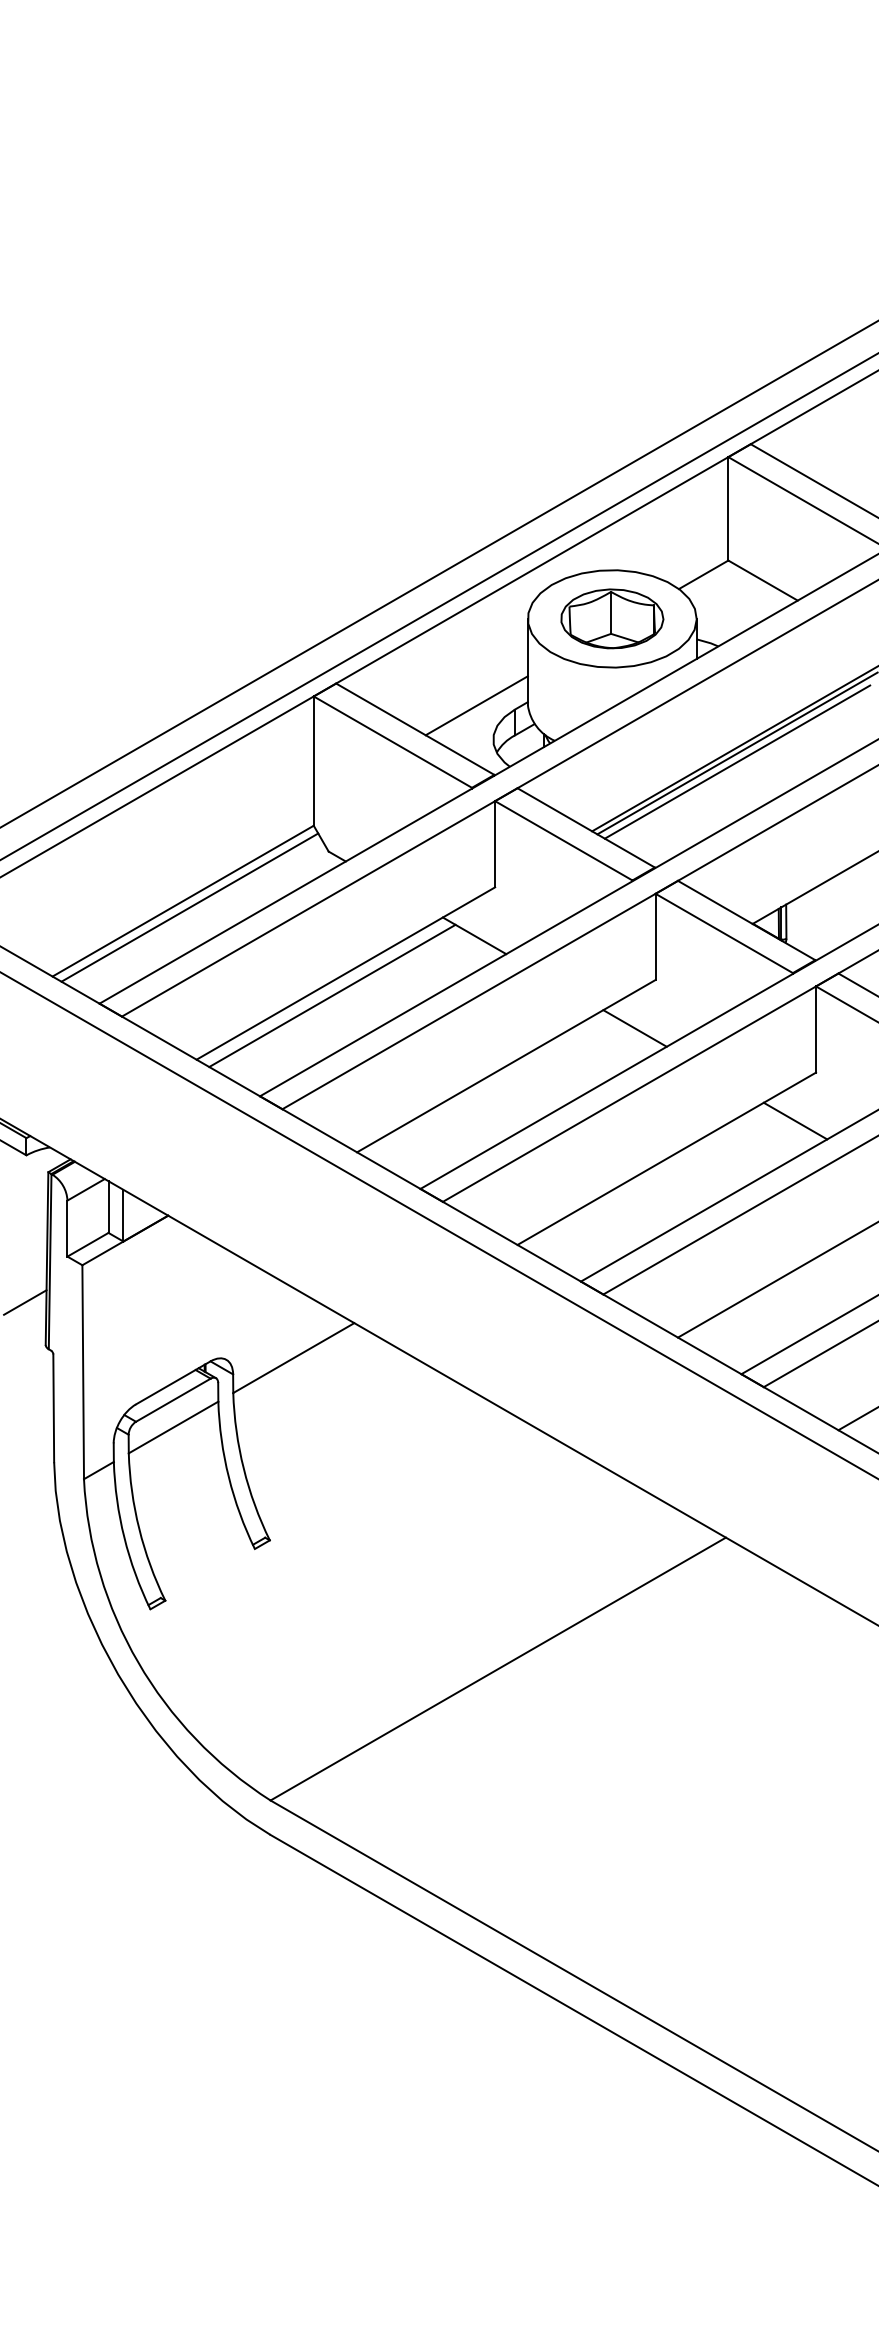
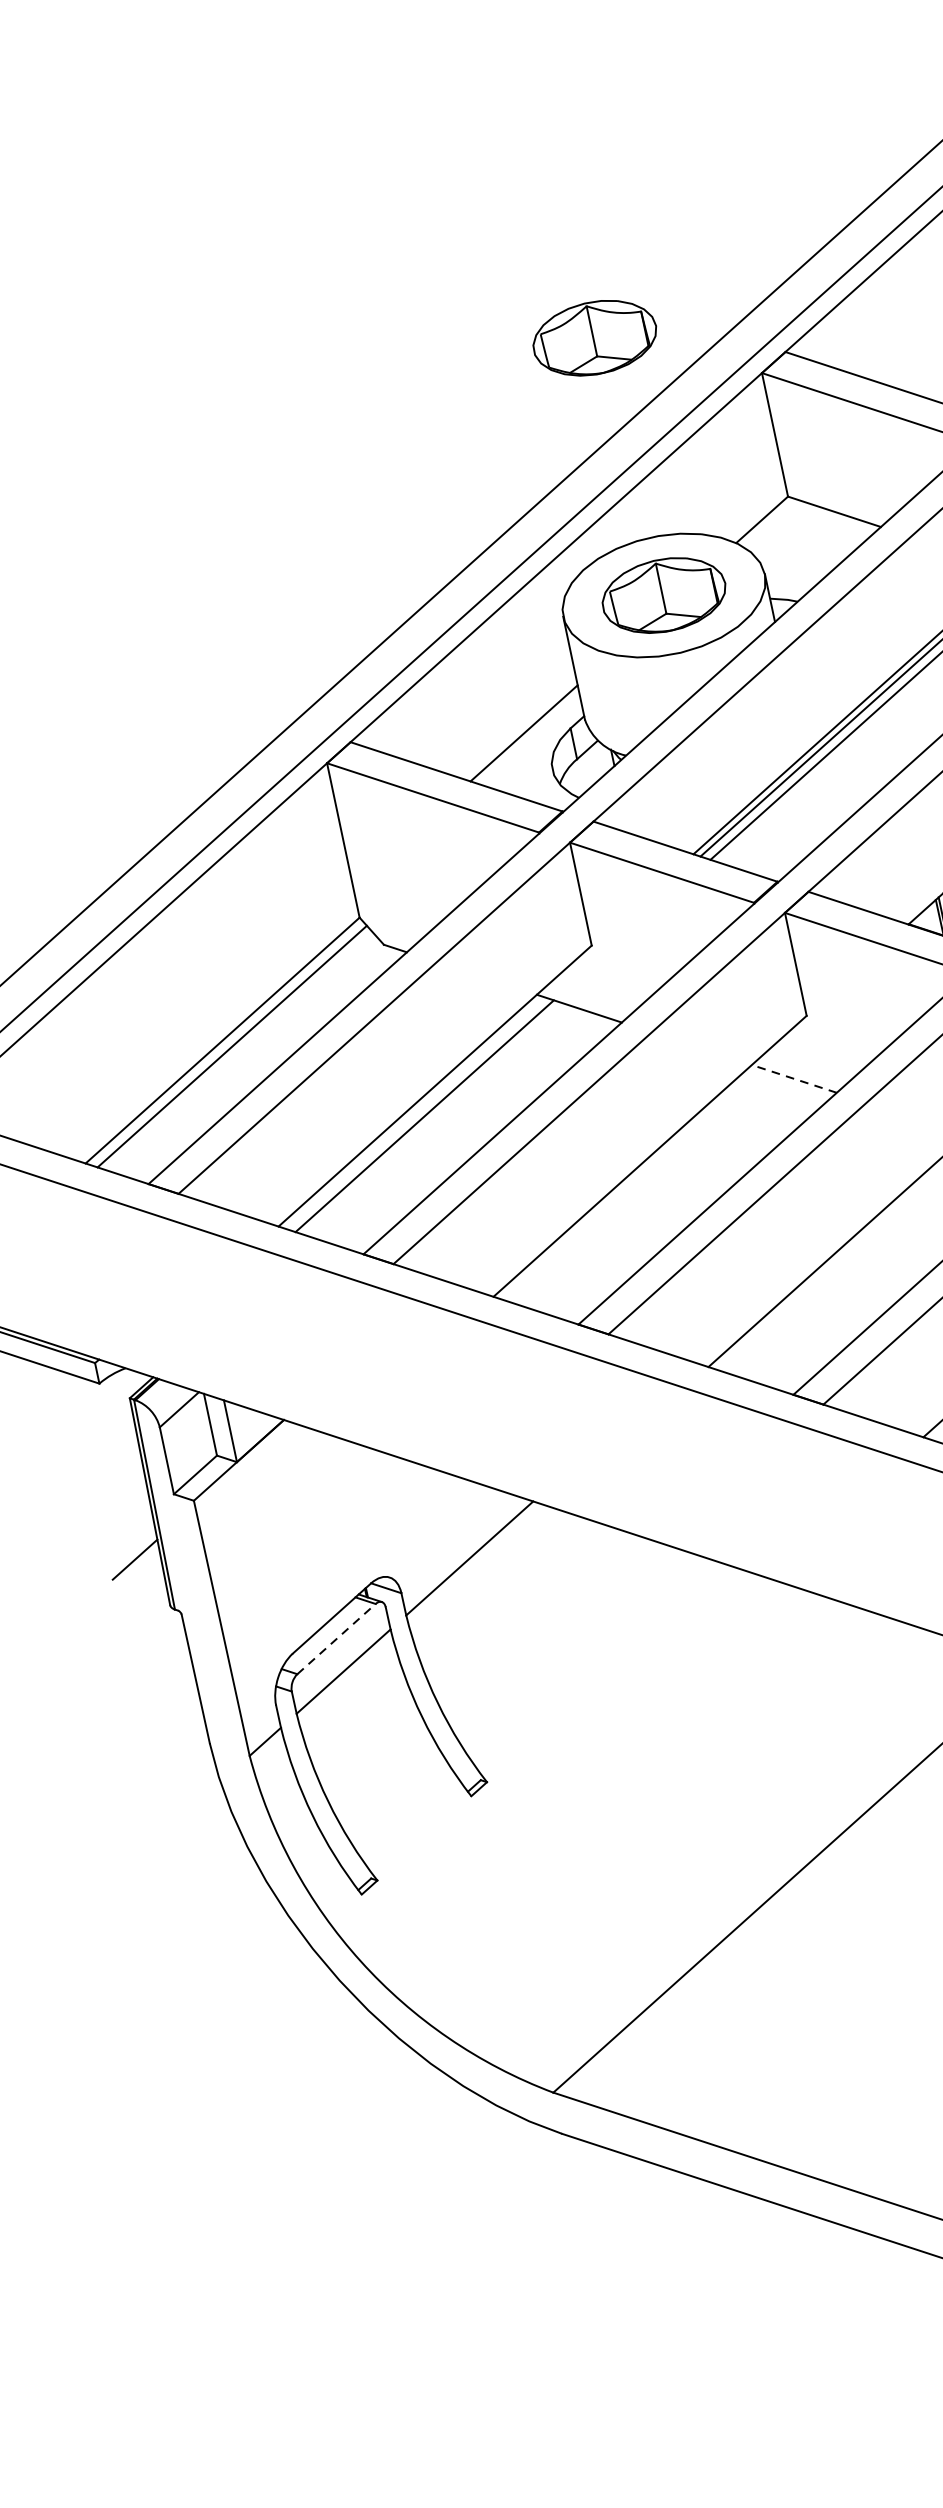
part: (600, 400) -> (595, 337), added
line: (635, 1028) -> (794, 1078), solid -> dashed
line: (173, 1399) -> (336, 1638), solid -> dashed

